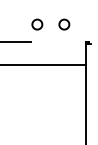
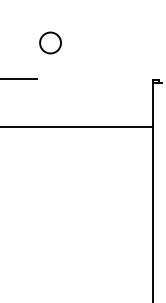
circle: (64, 24) -> (107, 42), removed

